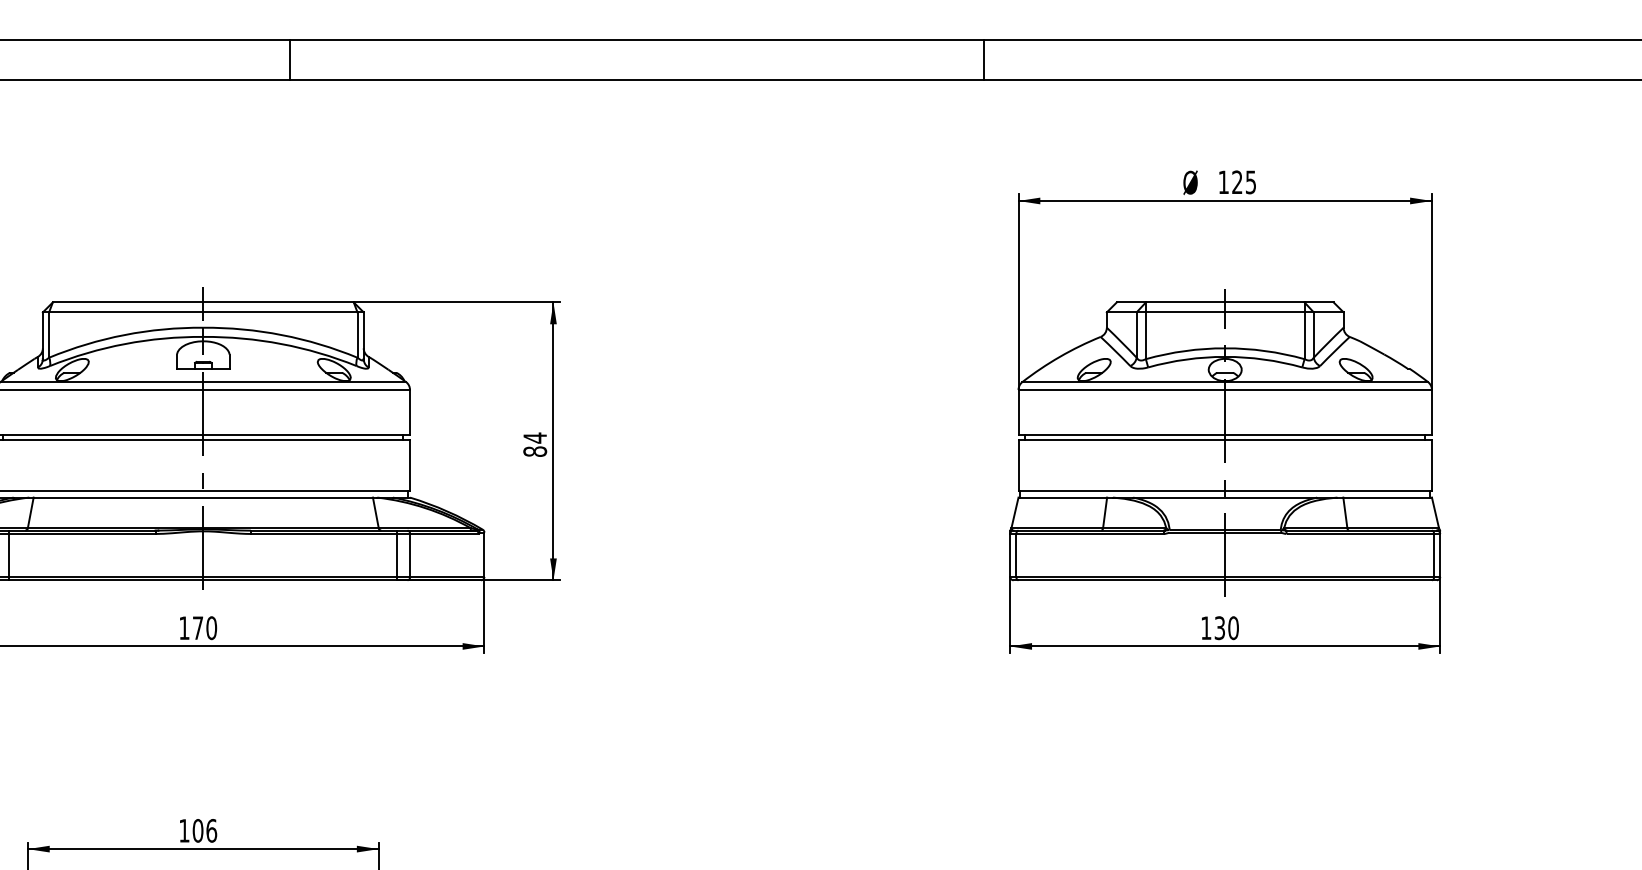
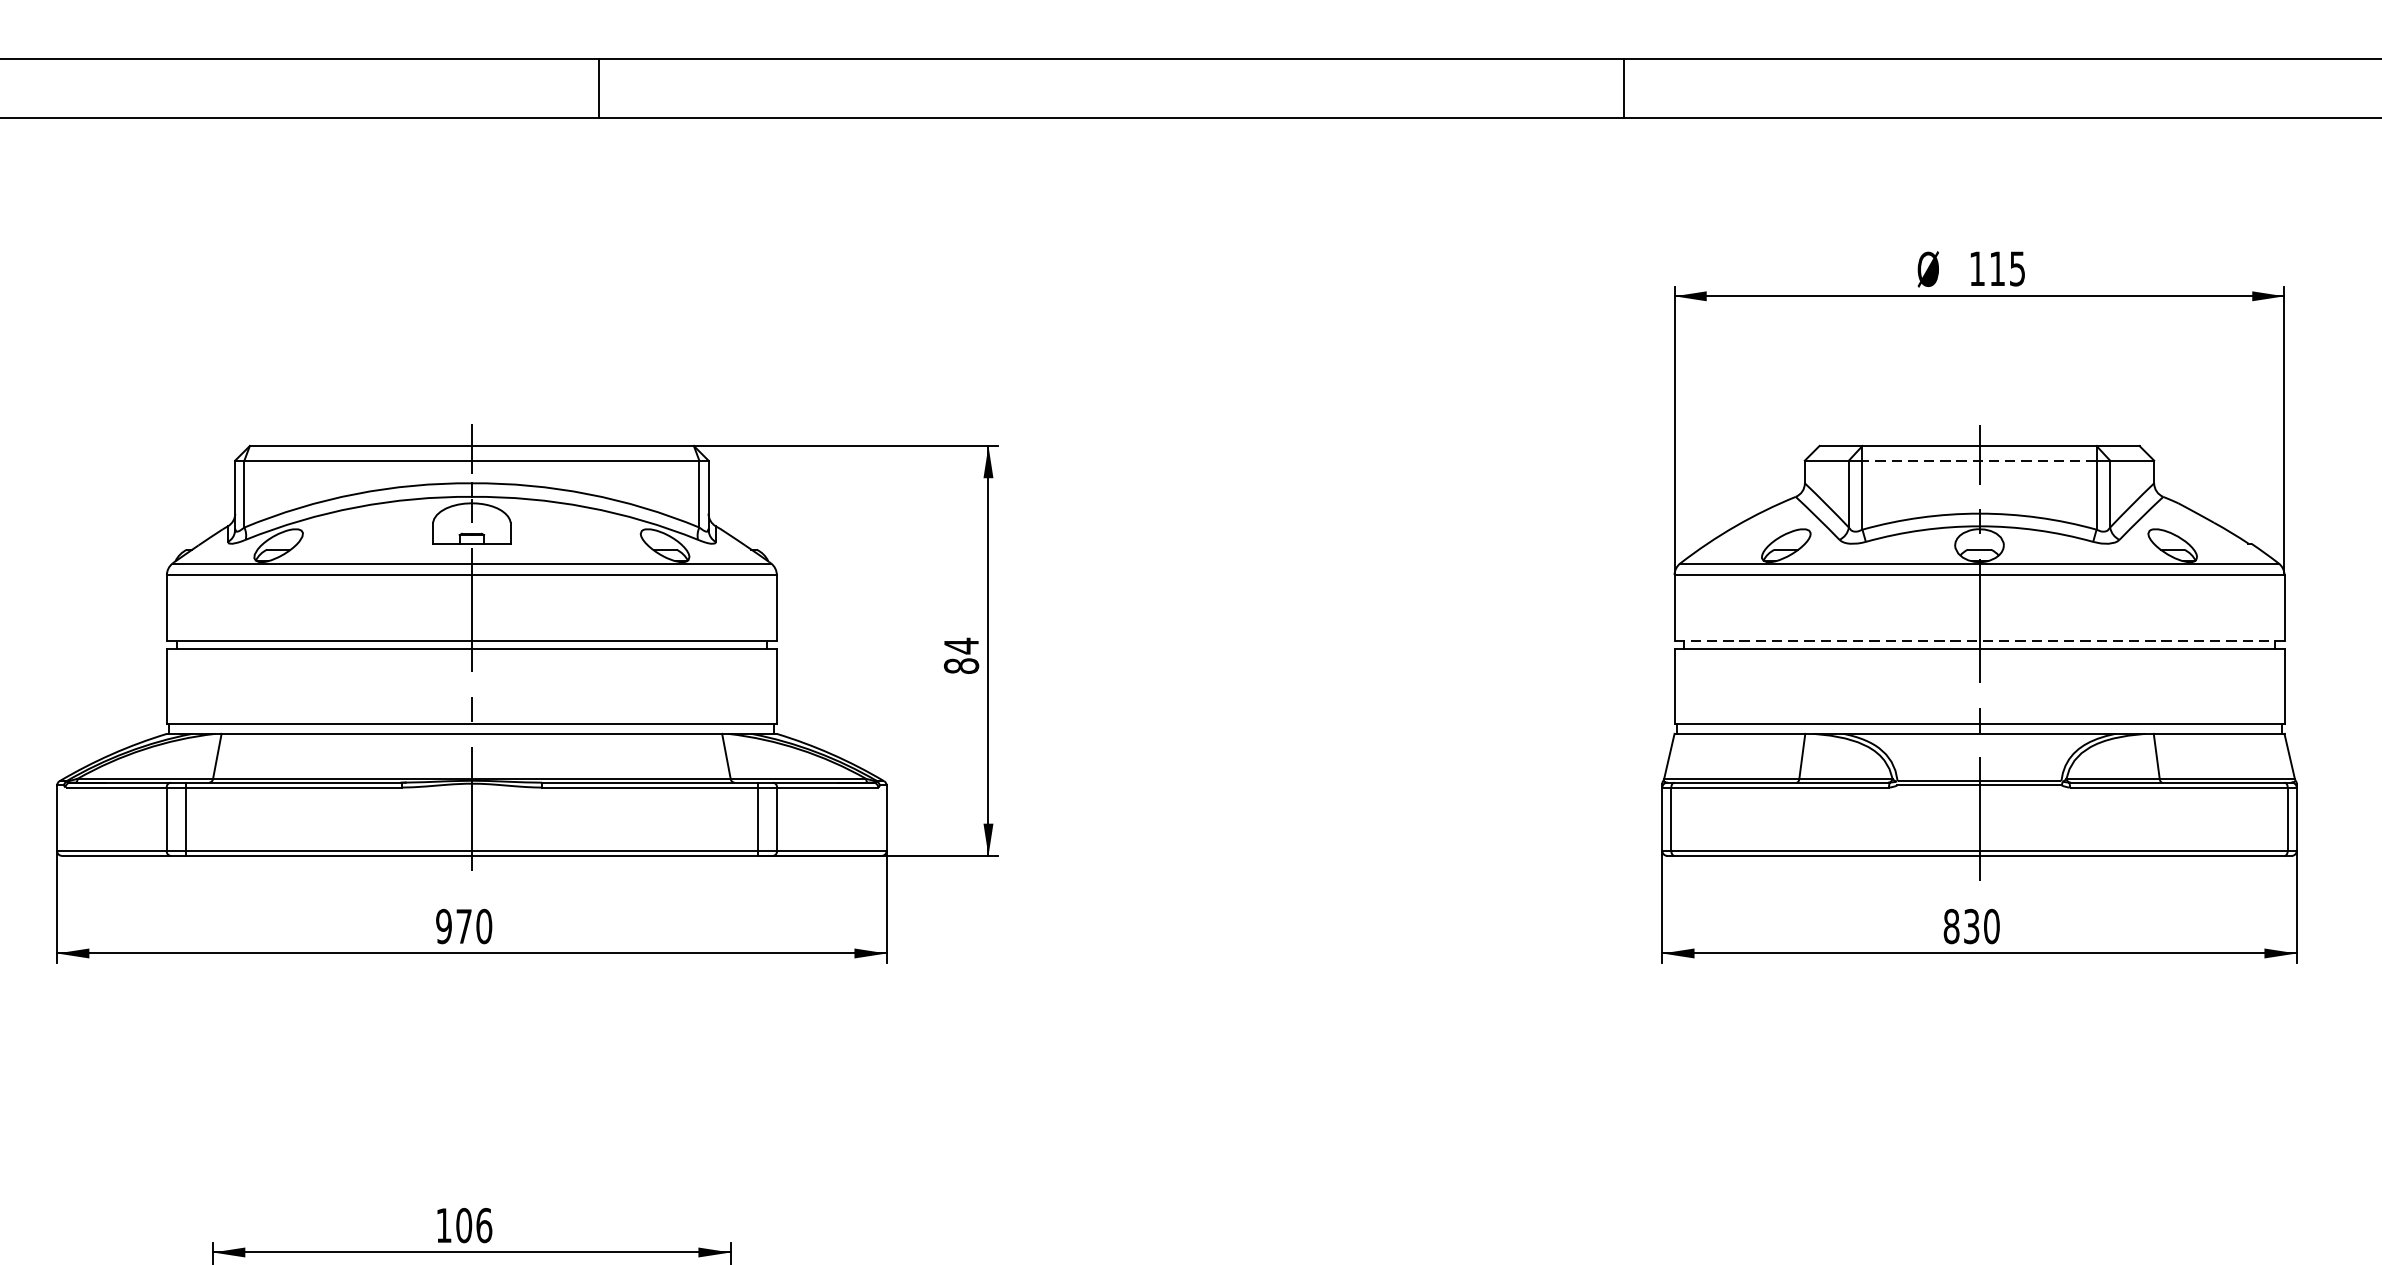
text: (1237, 181) -> (1997, 267), 125 -> 115
line: (1224, 312) -> (1978, 460), solid -> dashed
line: (1225, 434) -> (1979, 640), solid -> dashed
text: (184, 628) -> (444, 927), 170 -> 970
text: (1206, 628) -> (1951, 927), 130 -> 830

